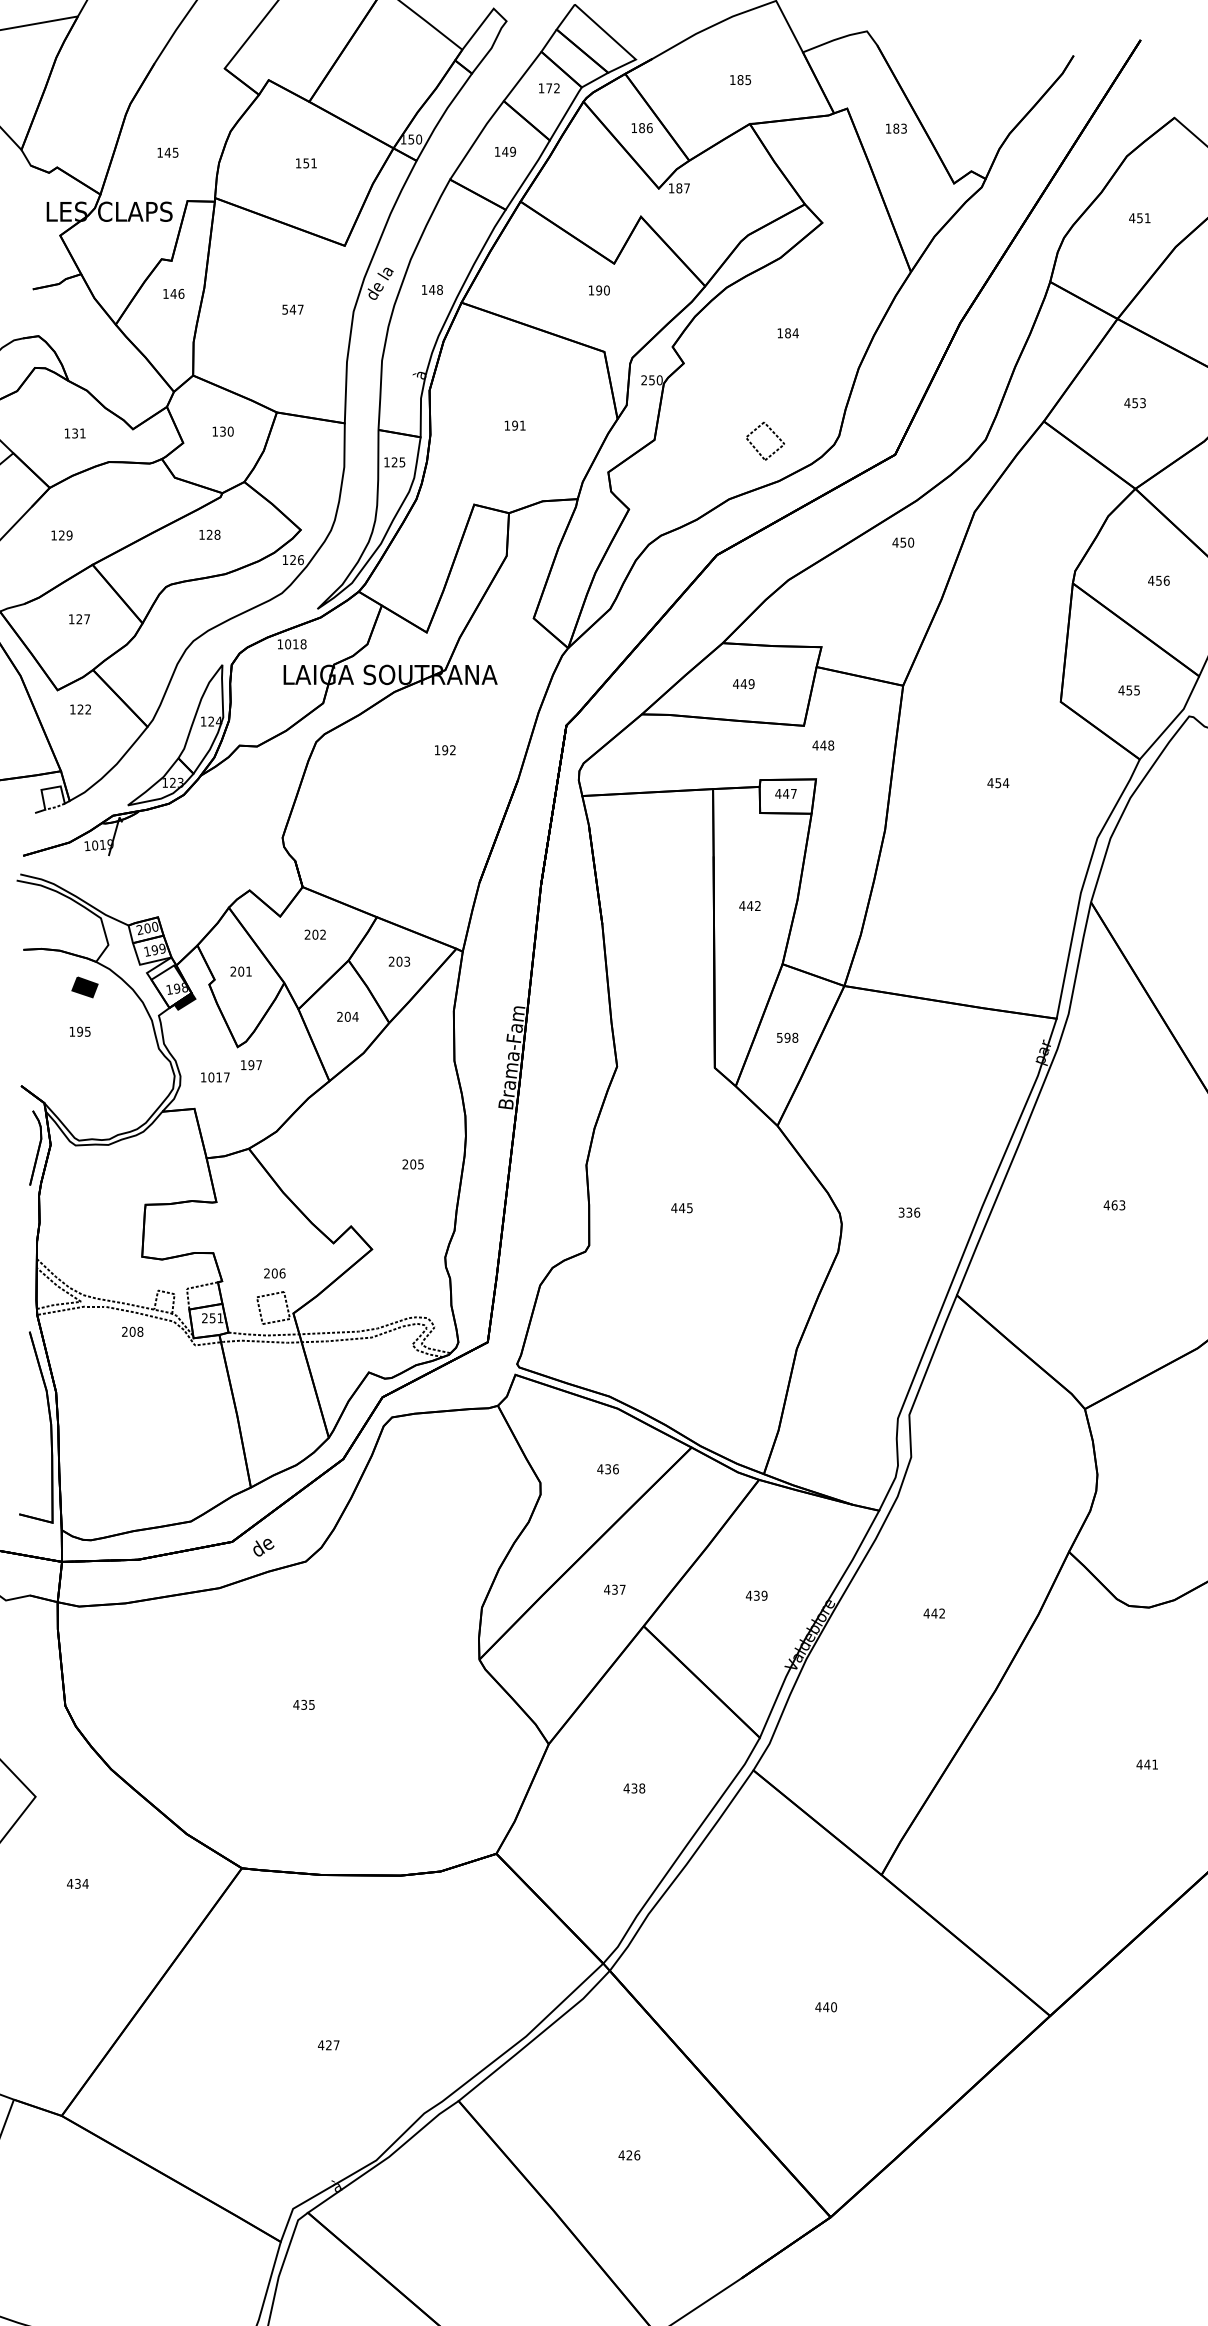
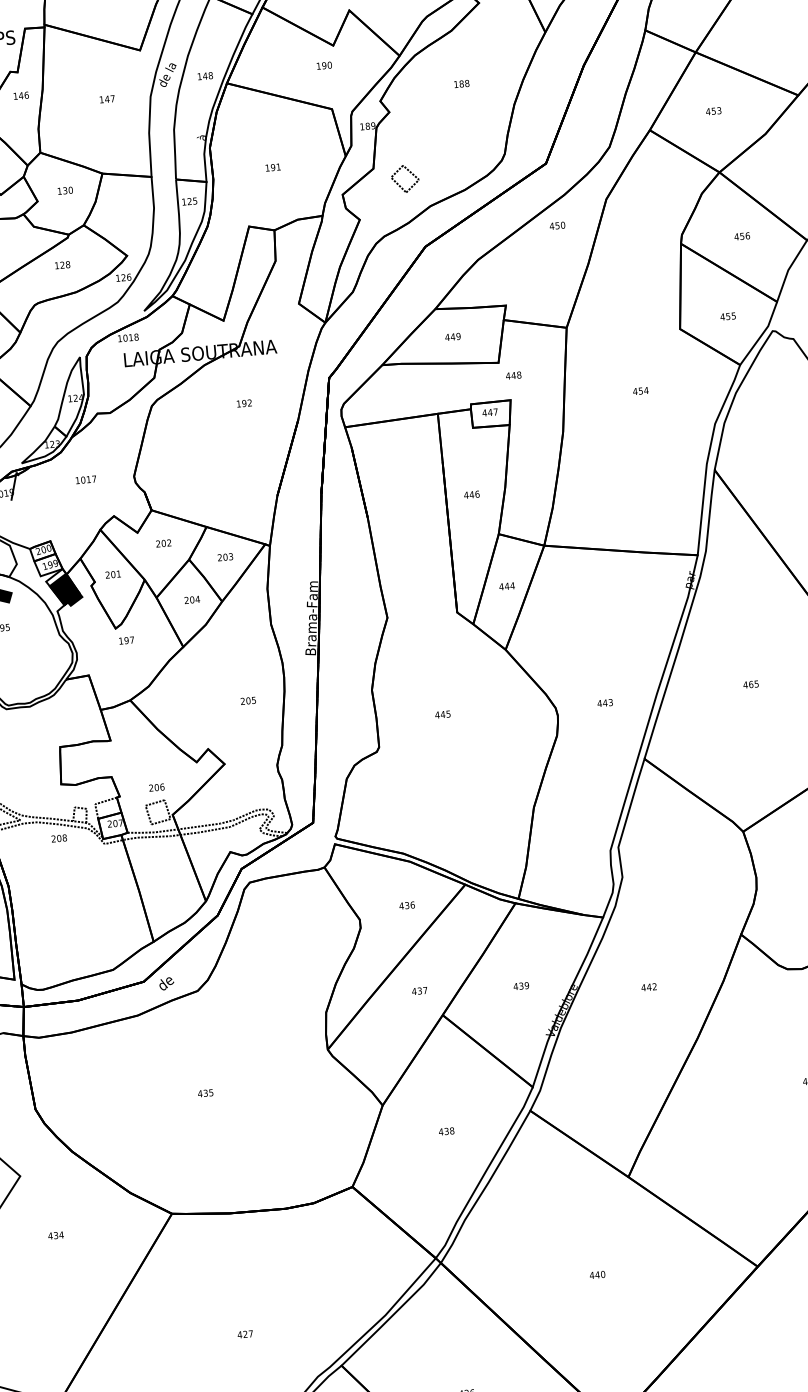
text: (284, 309) -> (101, 99), 547 -> 147
text: (795, 333) -> (467, 83), 184 -> 188
text: (651, 380) -> (367, 126), 250 -> 189
part: (772, 432) -> (409, 172), moved
text: (757, 906) -> (477, 494), 442 -> 446
fill: (171, 986) -> (64, 589), added
text: (787, 1037) -> (507, 586), 598 -> 444
text: (215, 1077) -> (86, 479), moved
text: (1122, 1204) -> (756, 683), 463 -> 465
text: (909, 1212) -> (605, 702), 336 -> 443
text: (216, 1318) -> (118, 823), 251 -> 207

